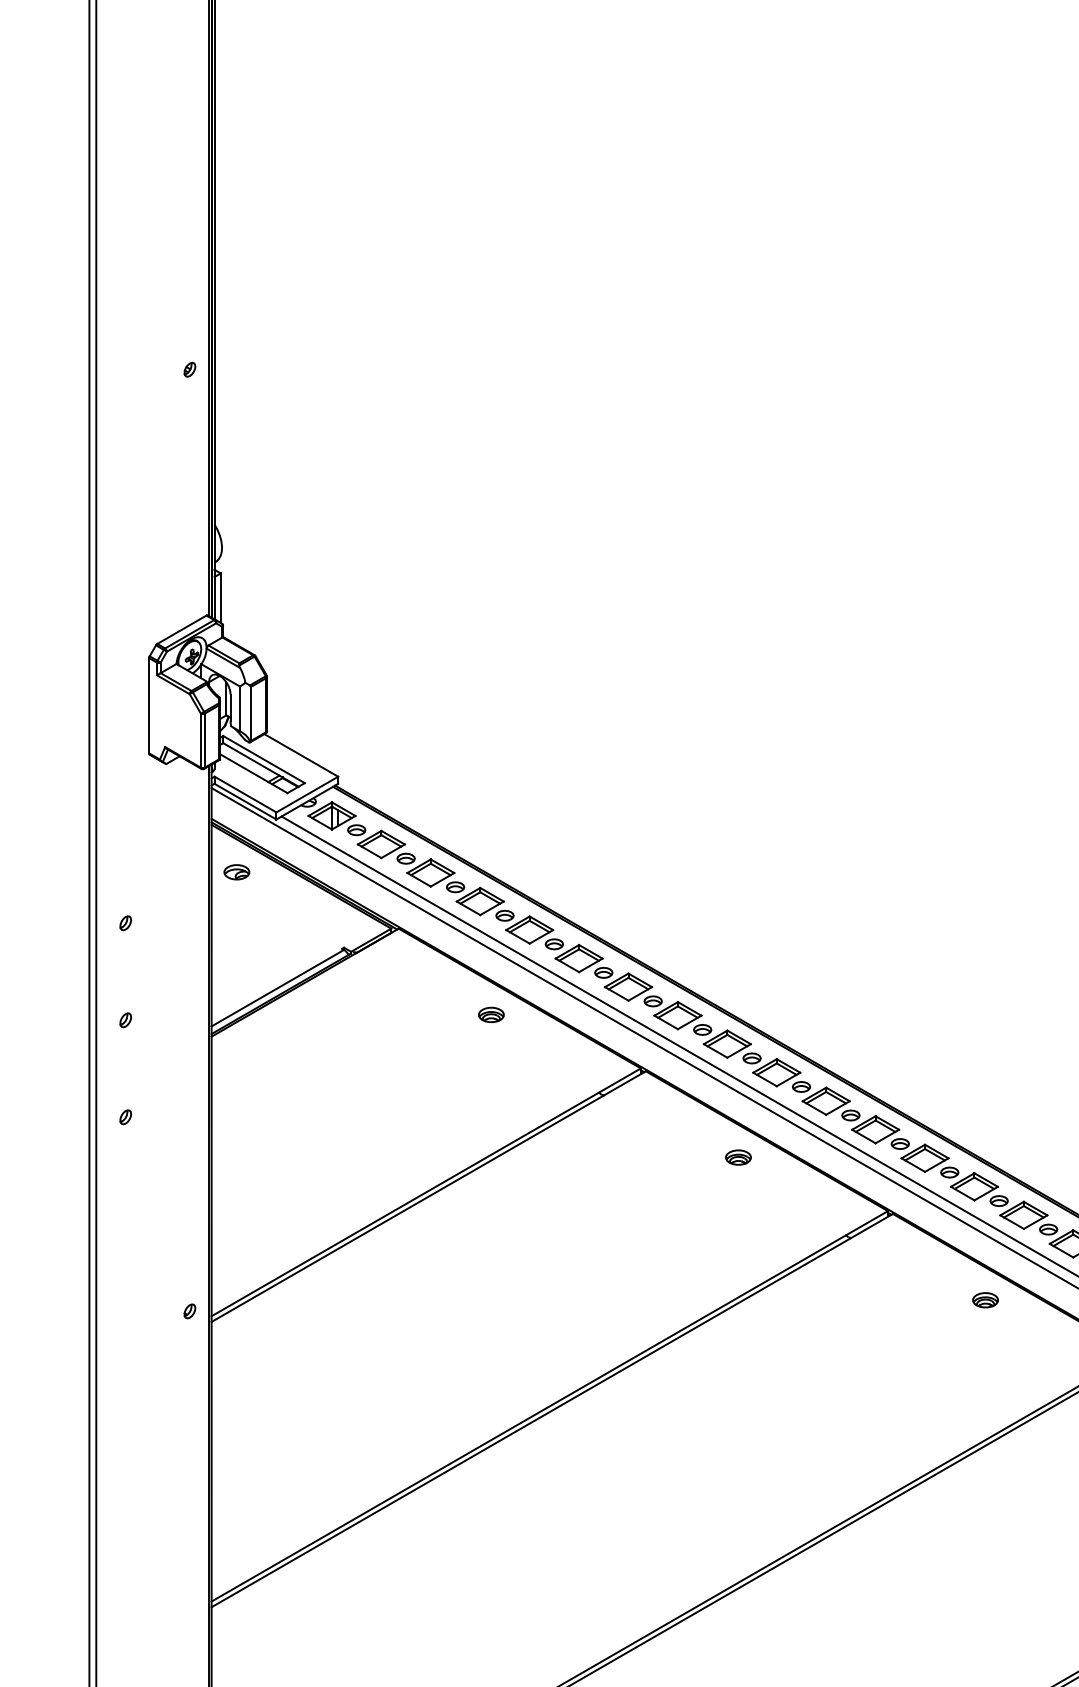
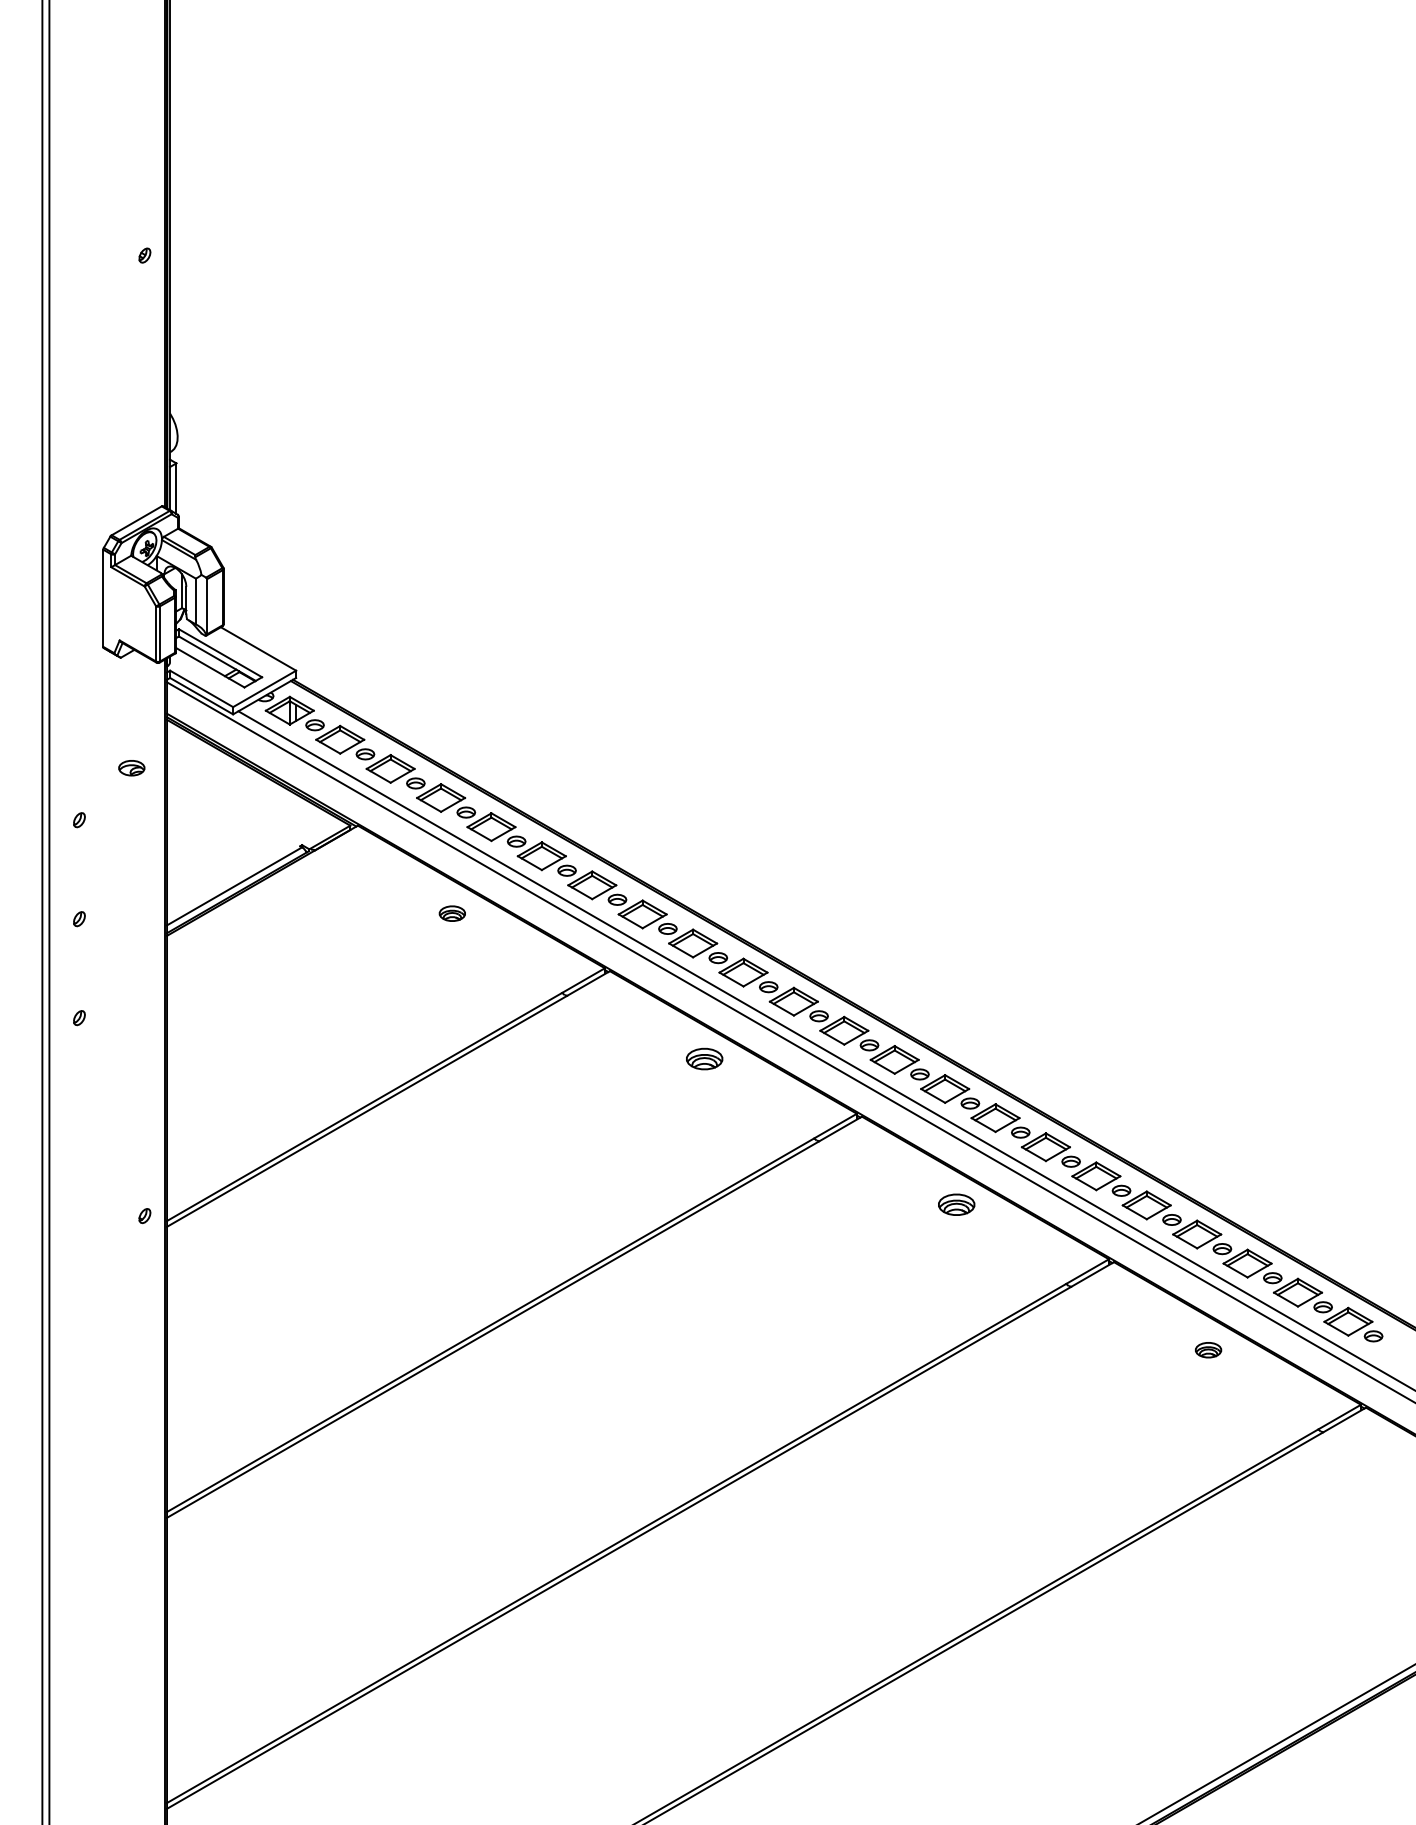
part: (236, 872) -> (131, 768), moved
part: (737, 1157) -> (703, 1059), size x1.4
part: (984, 1300) -> (955, 1204), size x1.4

